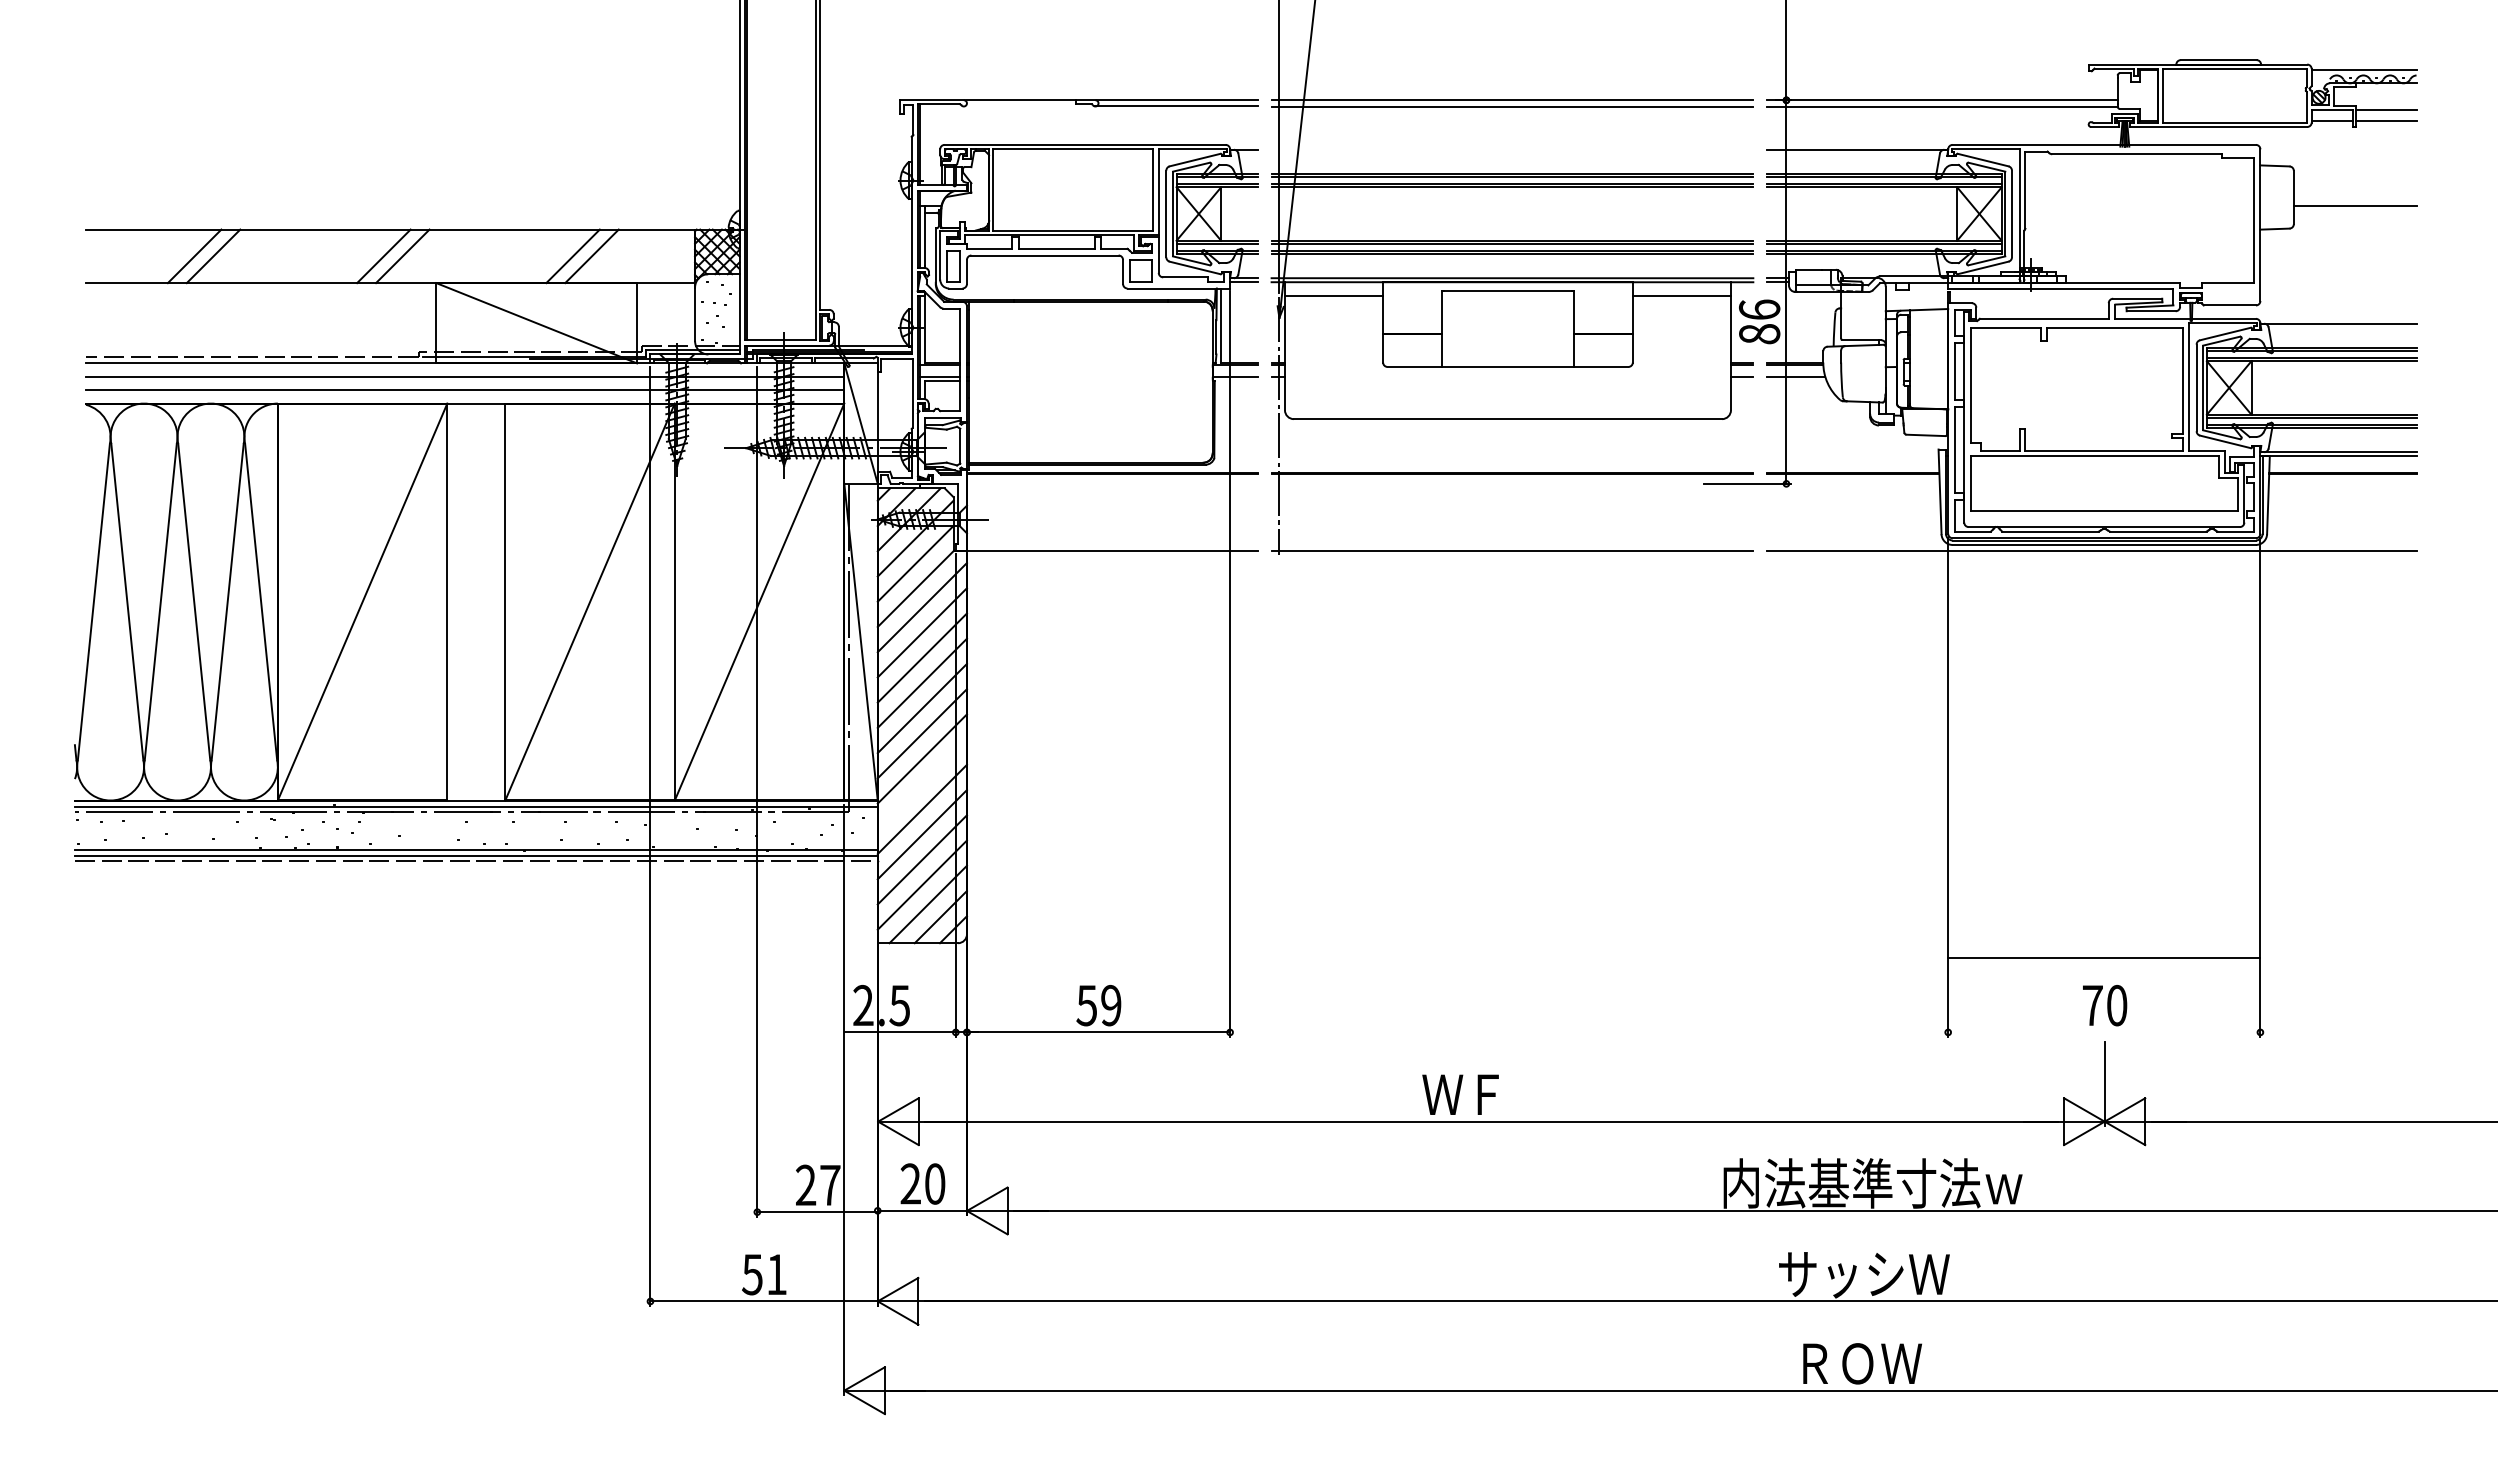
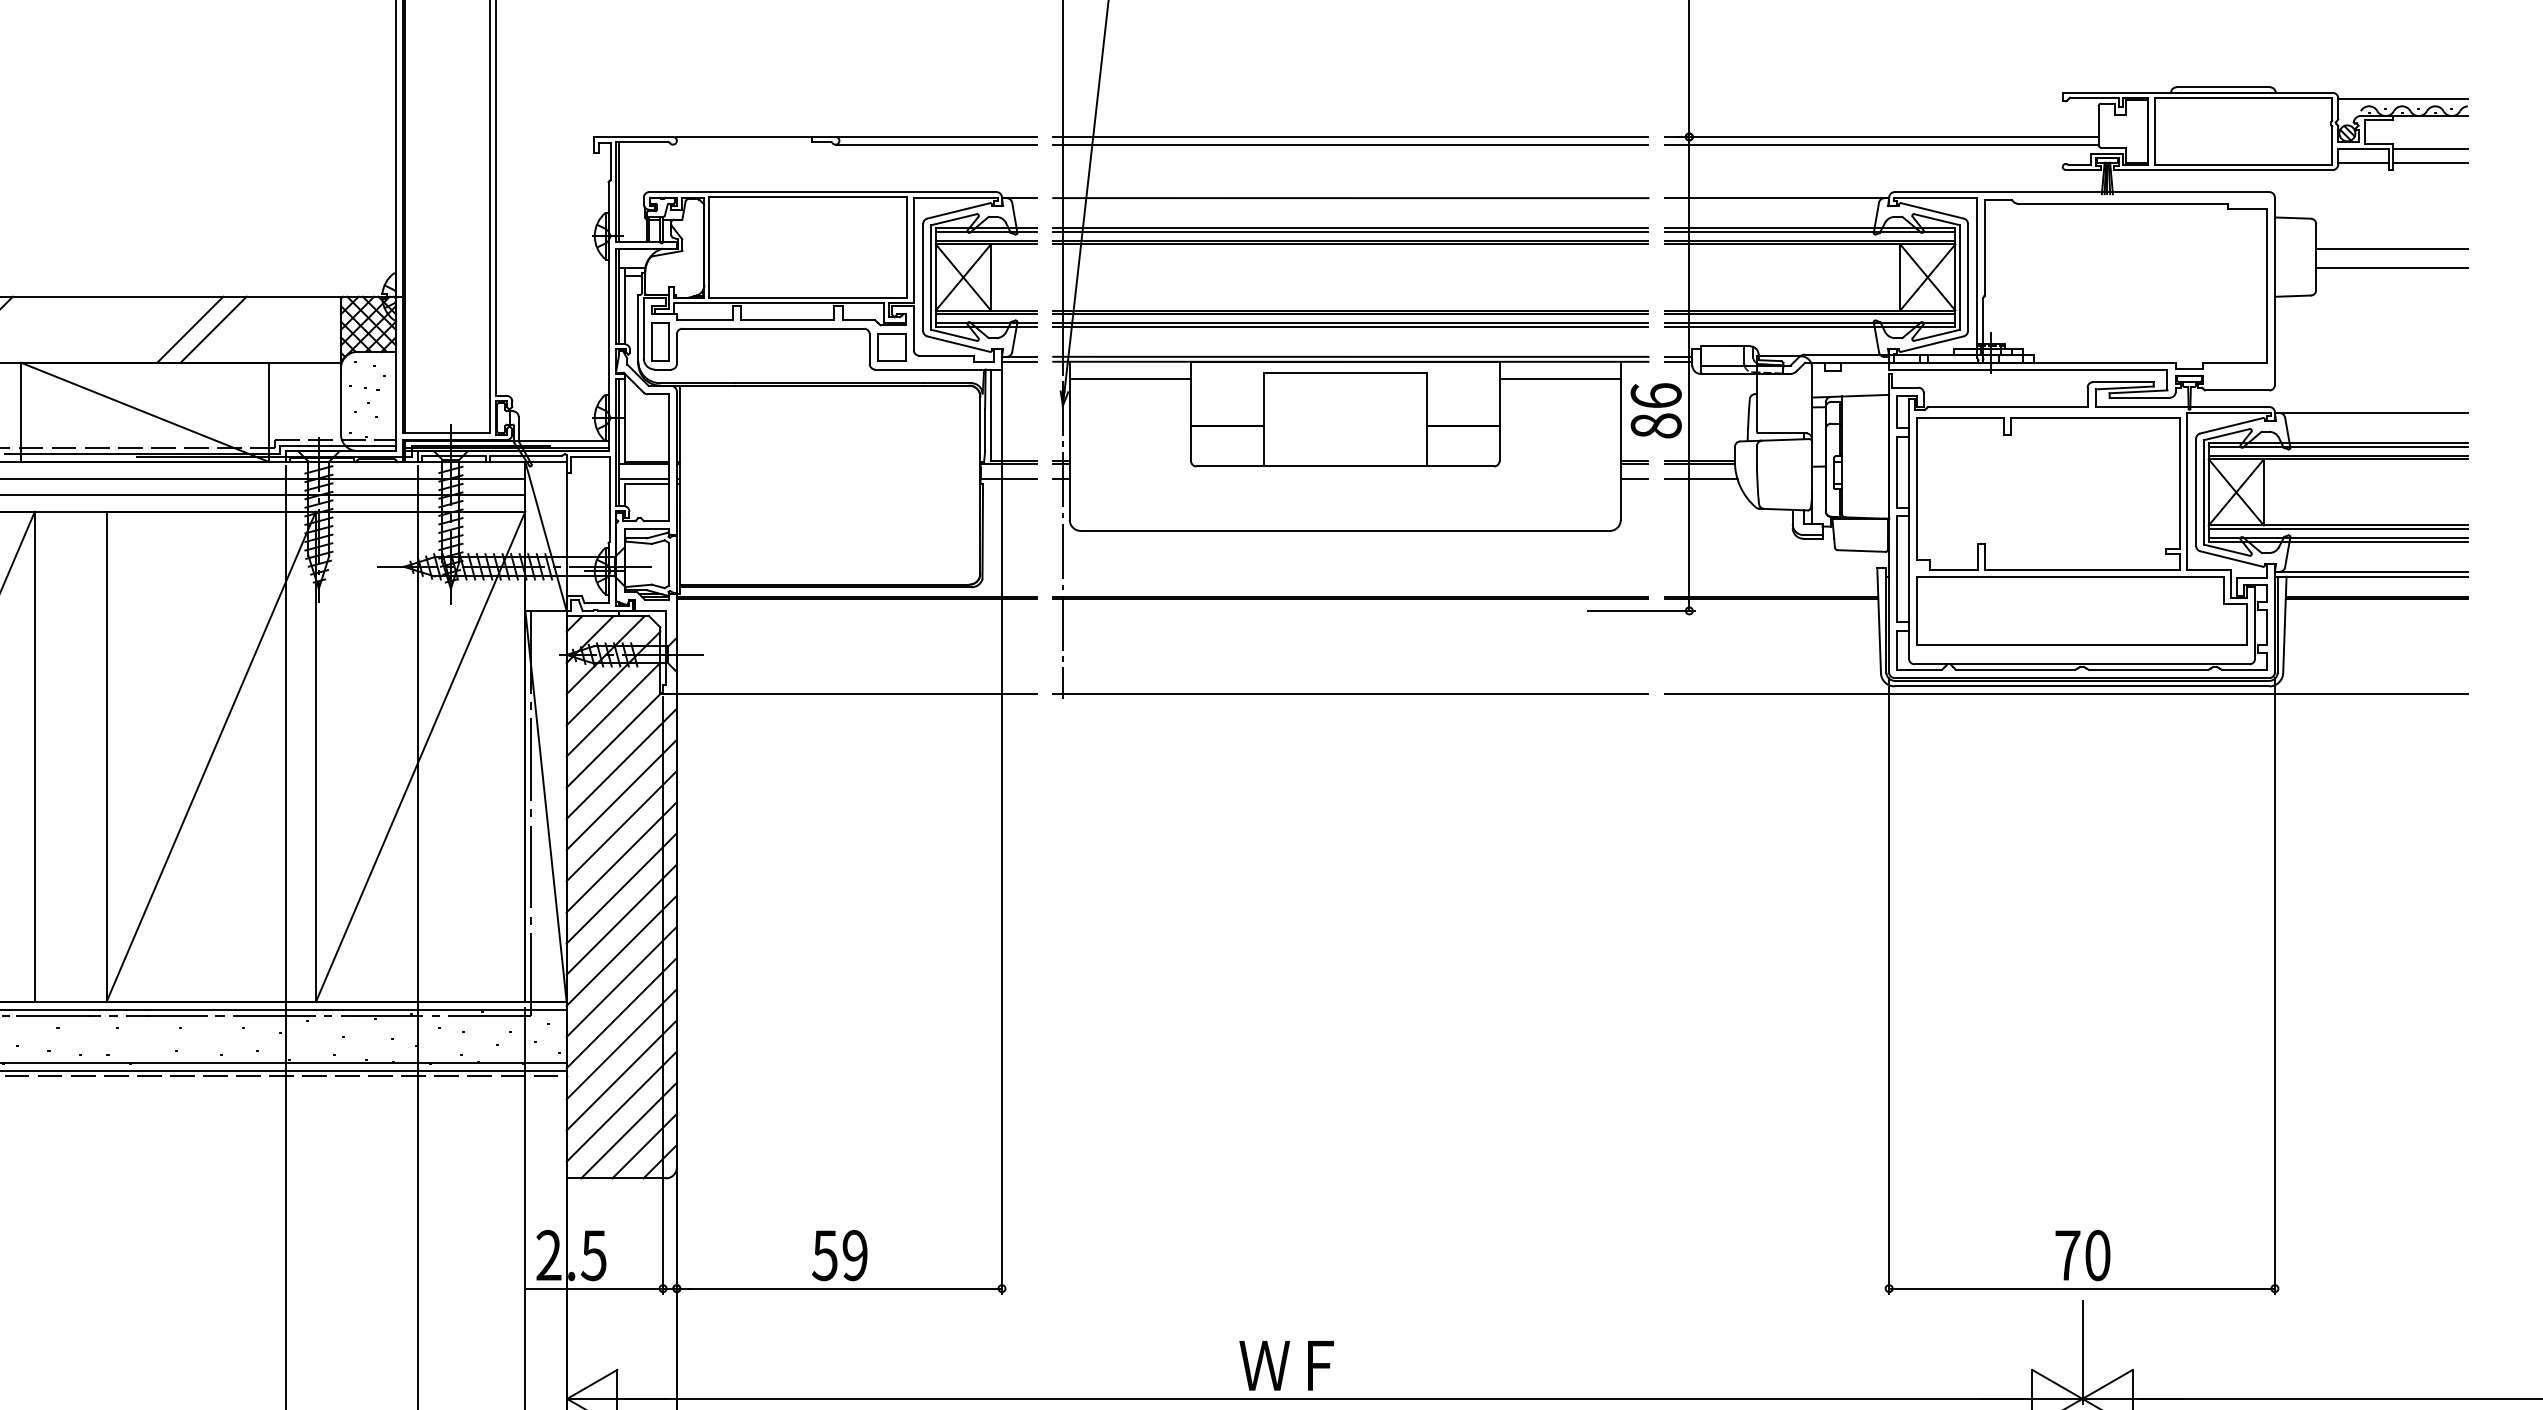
line: (1512, 149) -> (1350, 197), added
line: (2354, 190) -> (2391, 248), added
line: (921, 783) -> (620, 981), added
line: (2104, 958) -> (2082, 1288), moved

